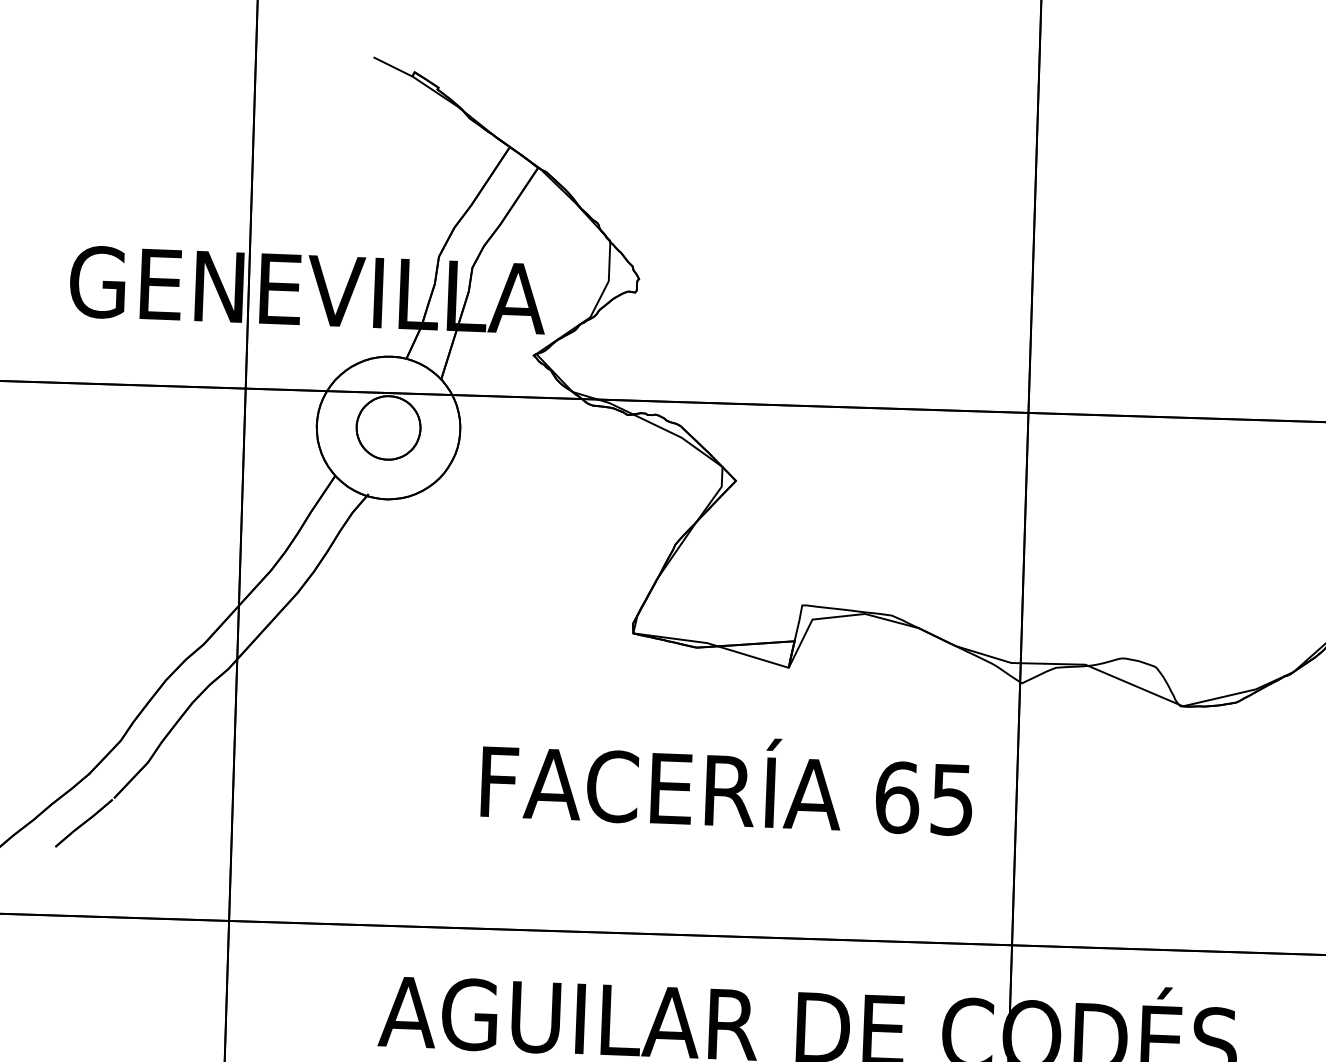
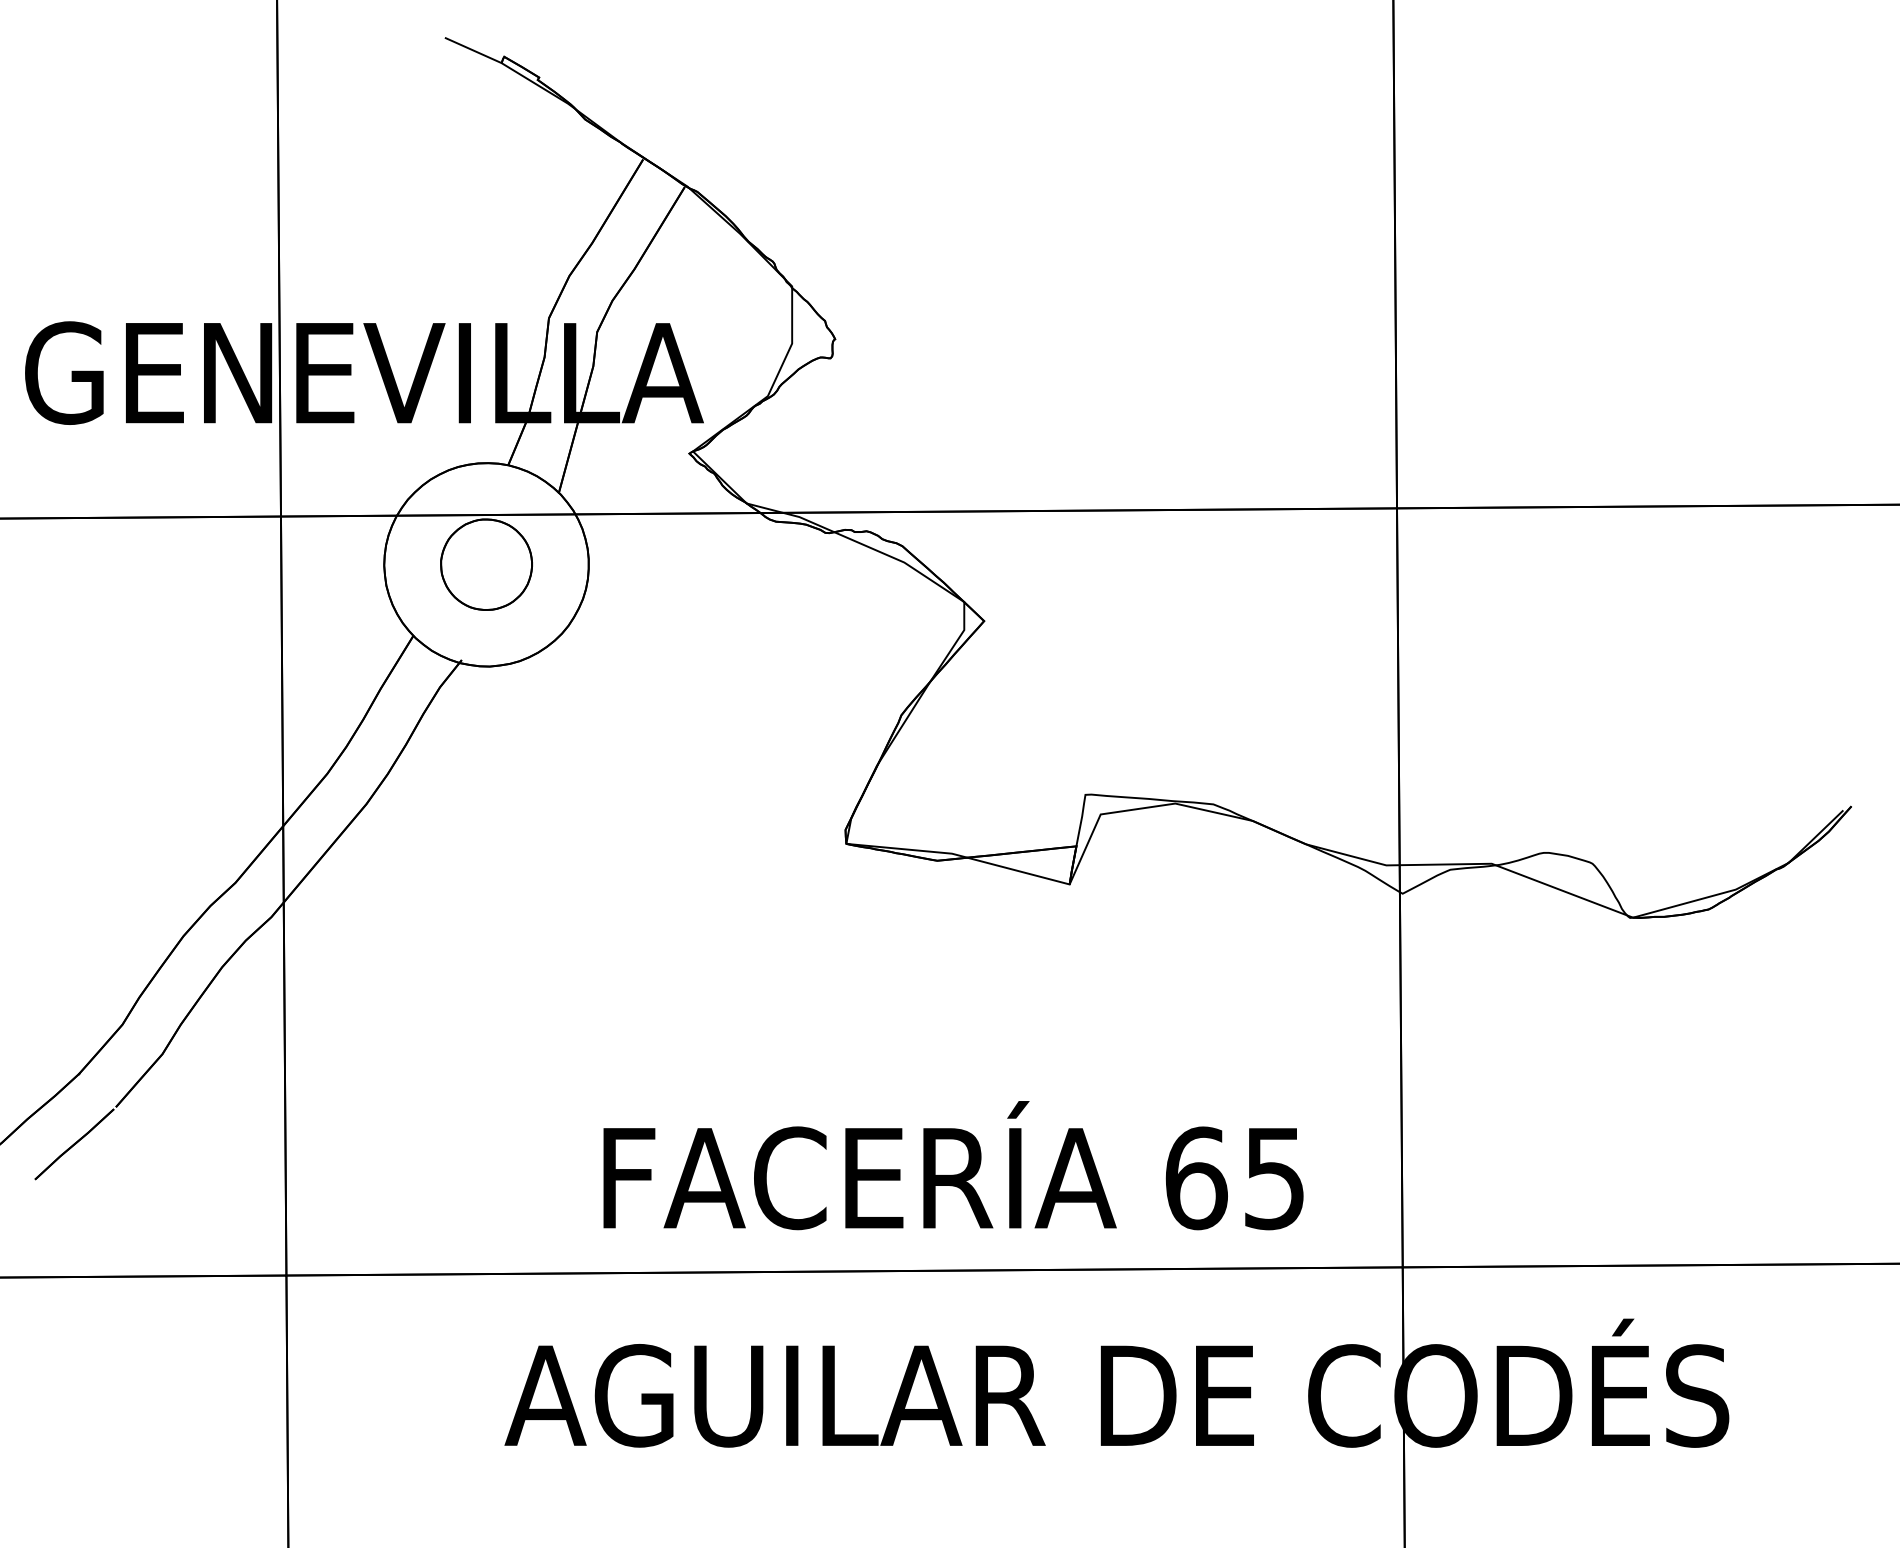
text: (727, 782) -> (953, 1165), moved

